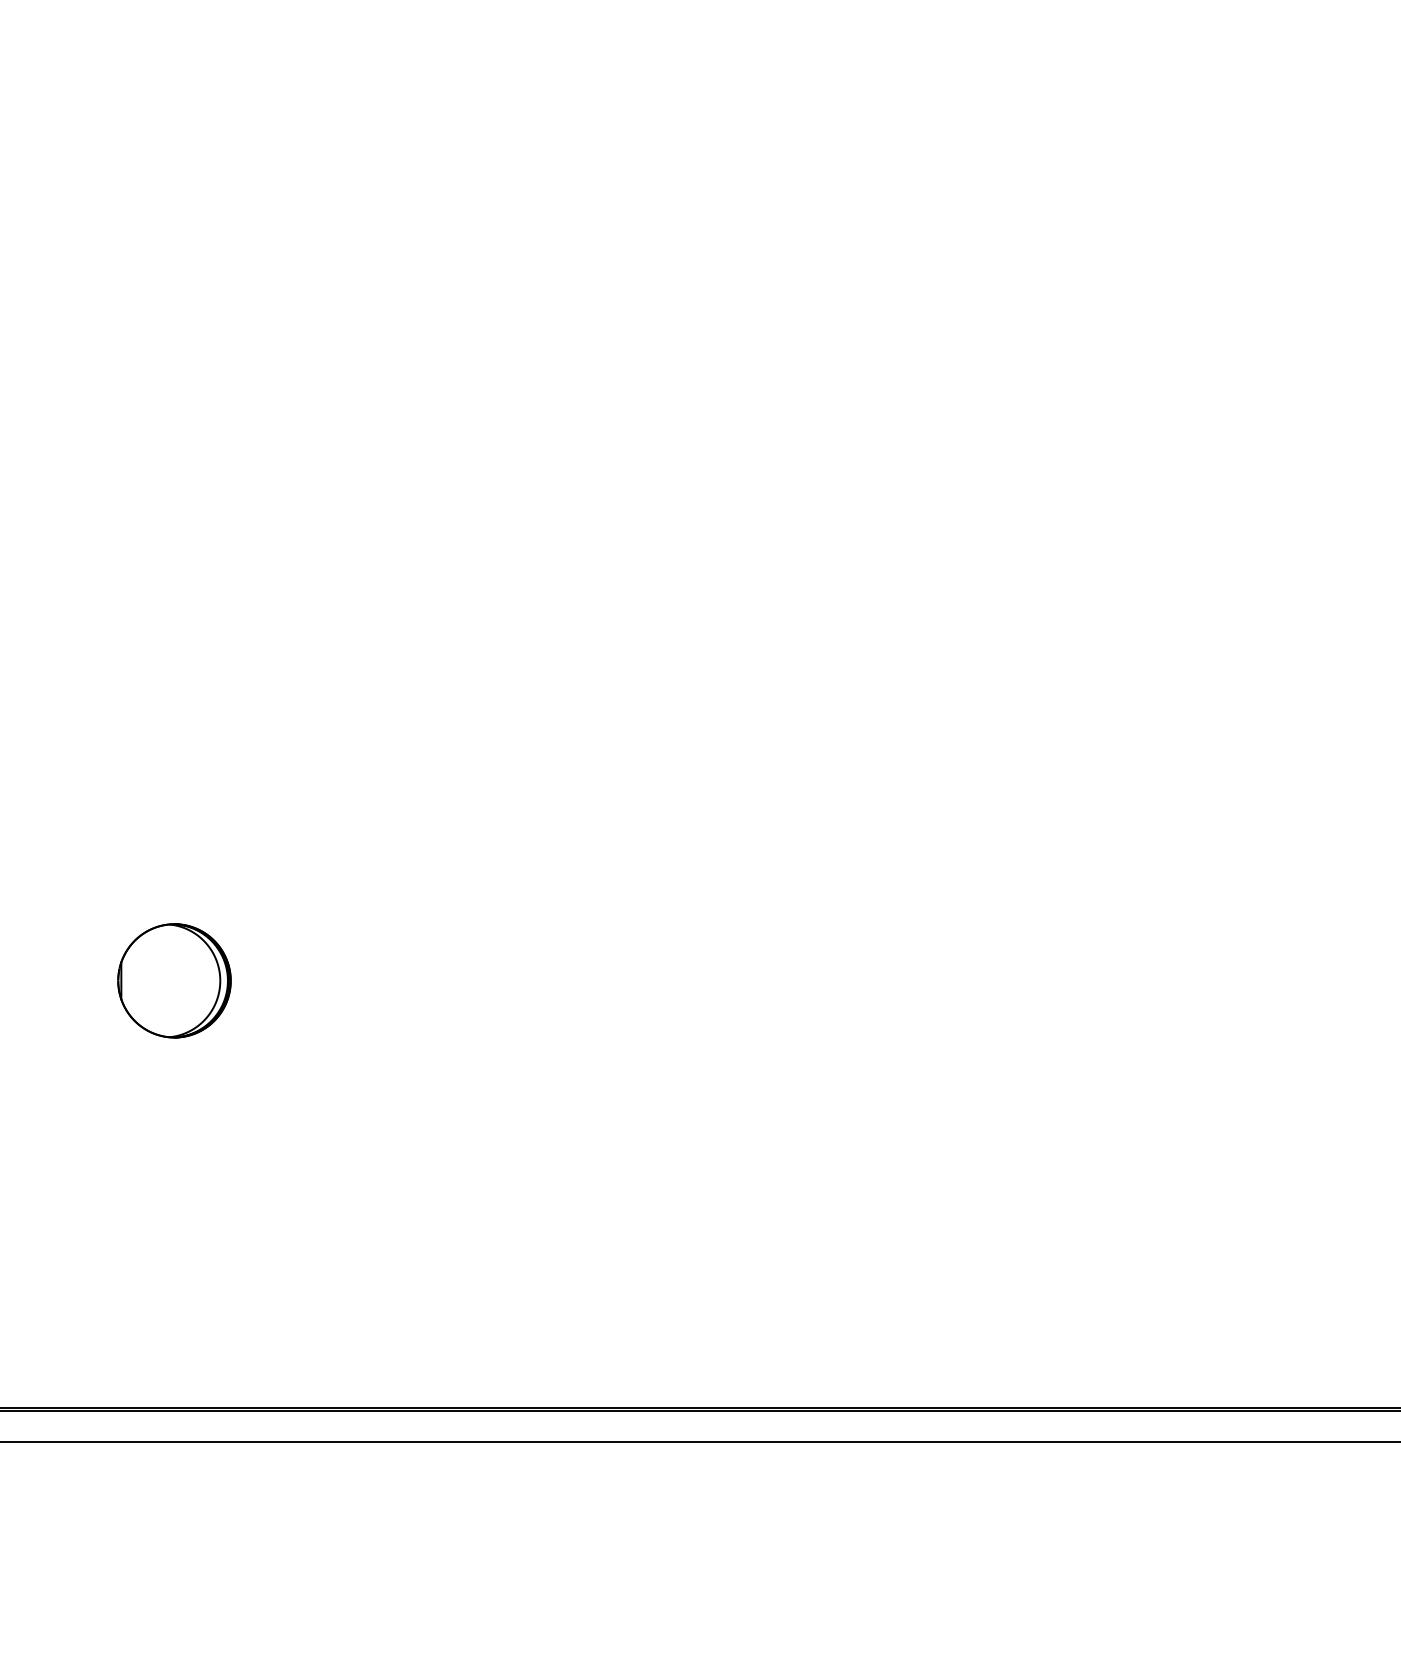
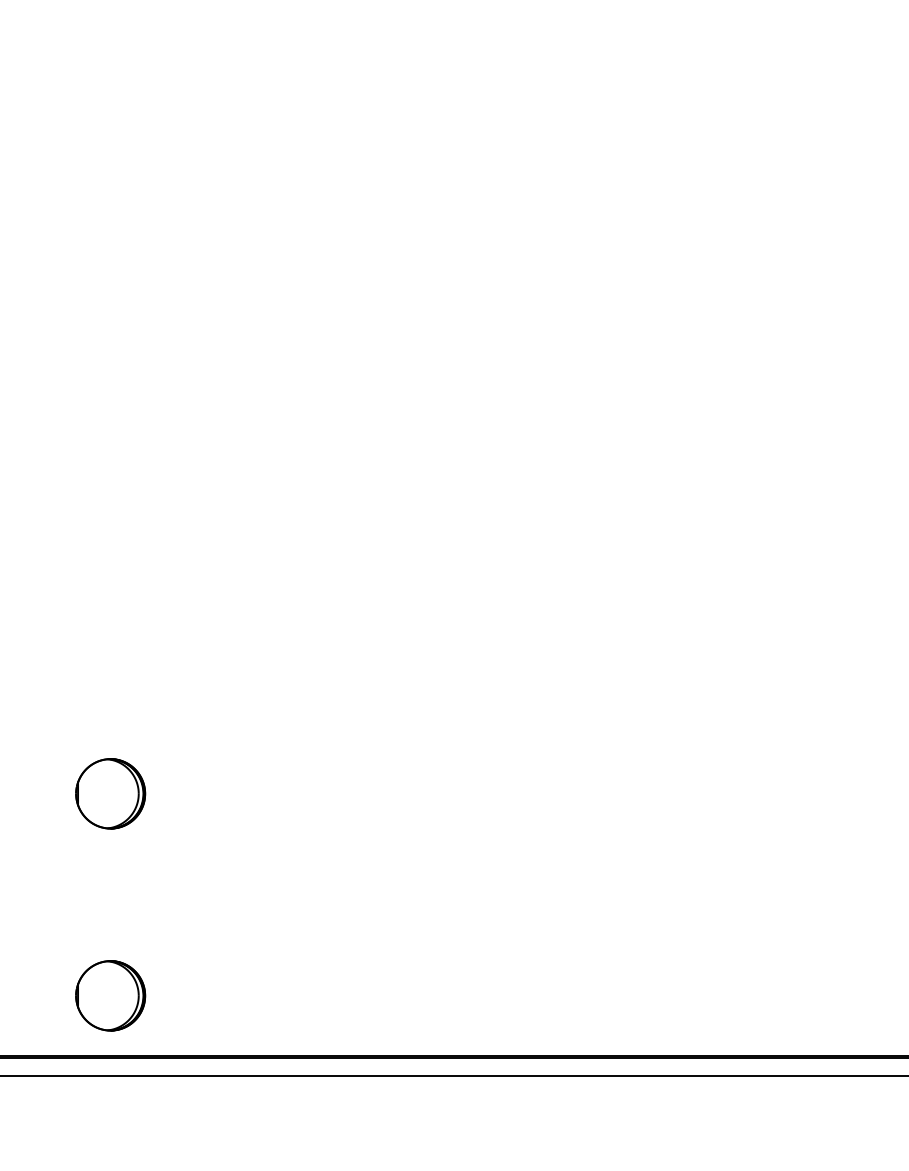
part: (174, 1309) -> (110, 995), added

